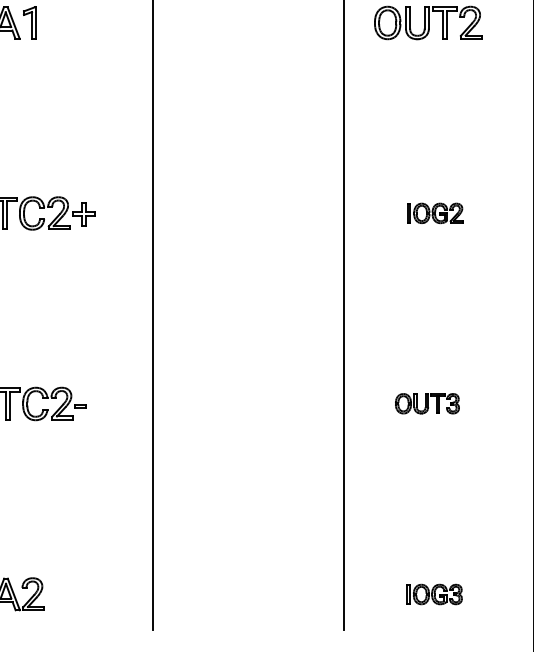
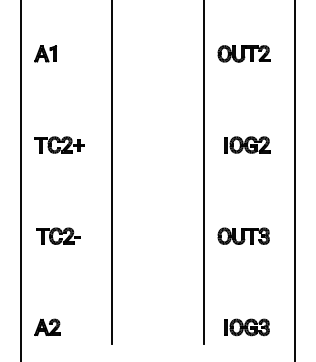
part: (435, 212) -> (247, 144), size x1.67
part: (427, 402) -> (243, 235), size x1.67
part: (433, 594) -> (246, 327), size x1.67

